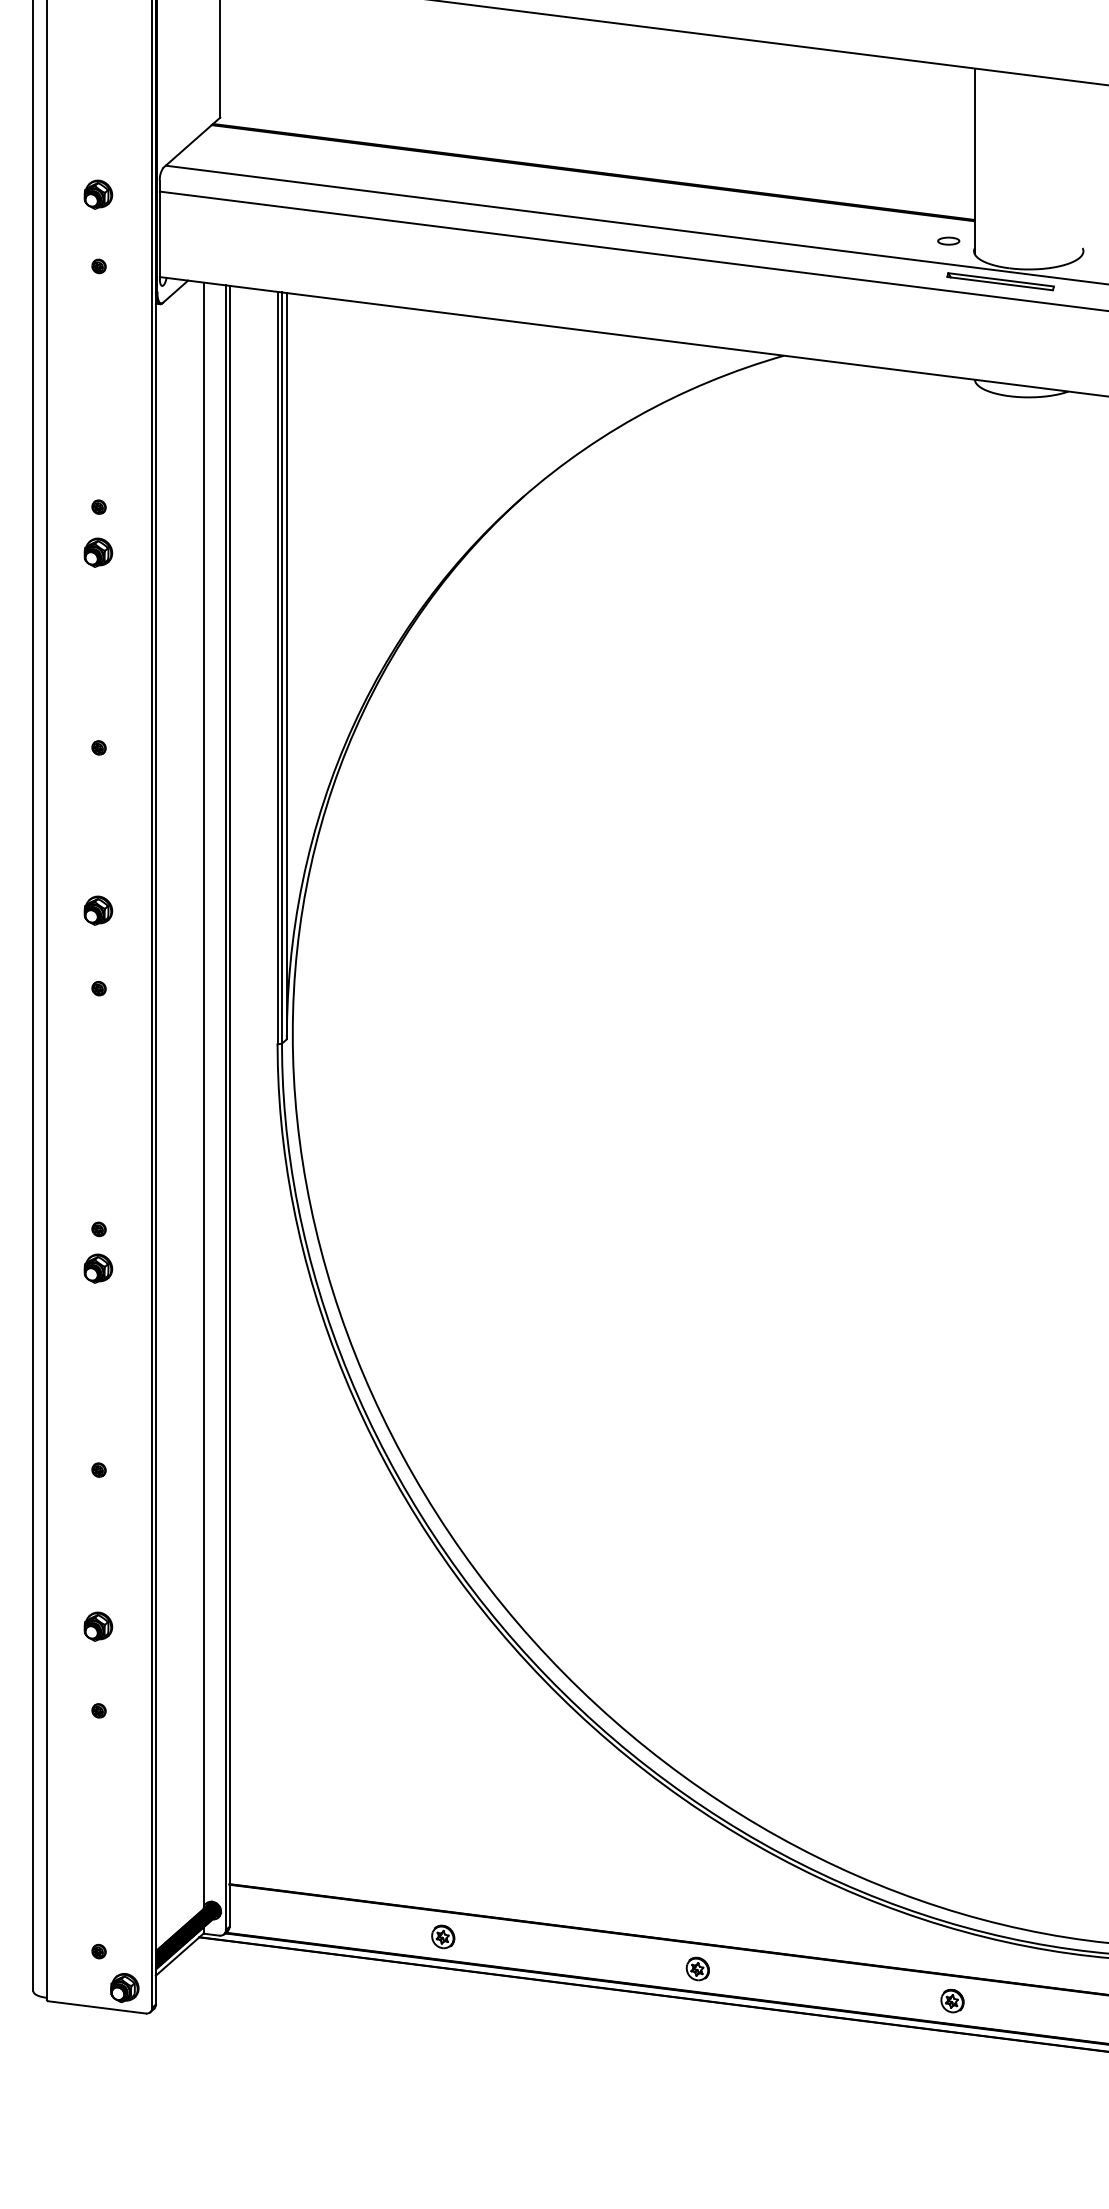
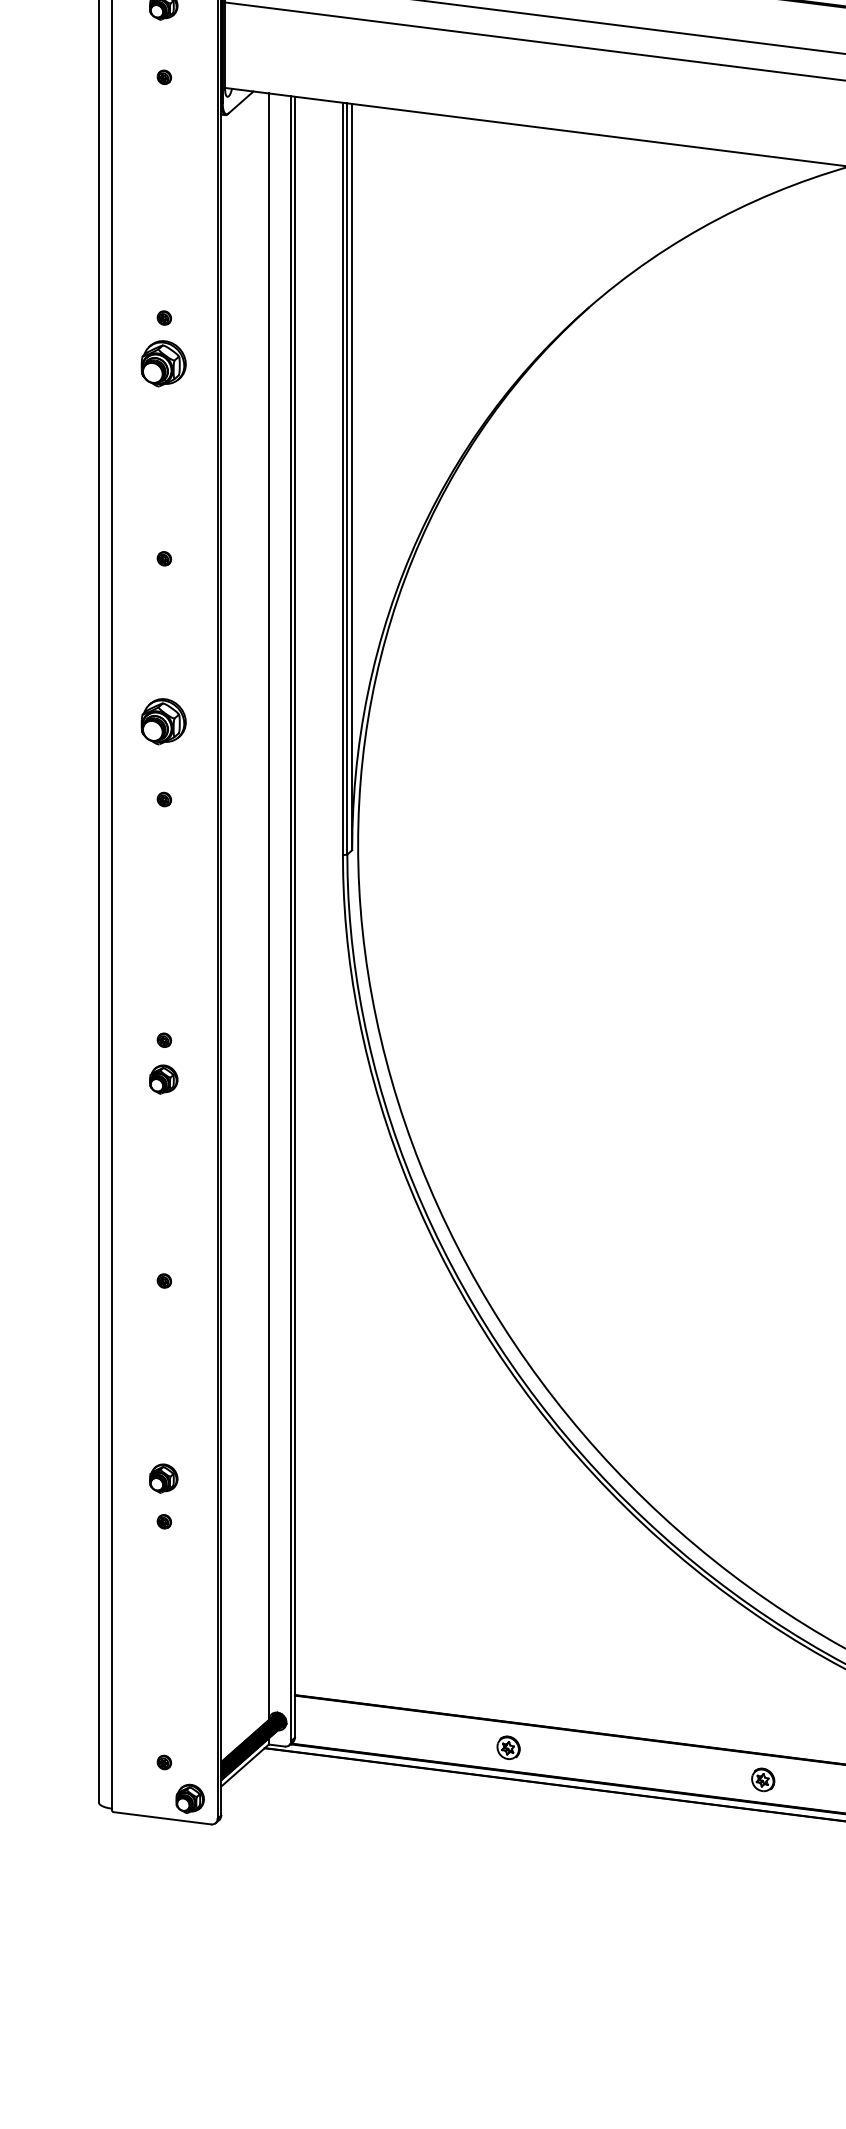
part: (98, 552) -> (163, 363), size x1.6
part: (98, 910) -> (163, 721), size x1.6
part: (98, 1626) -> (163, 1478), moved

